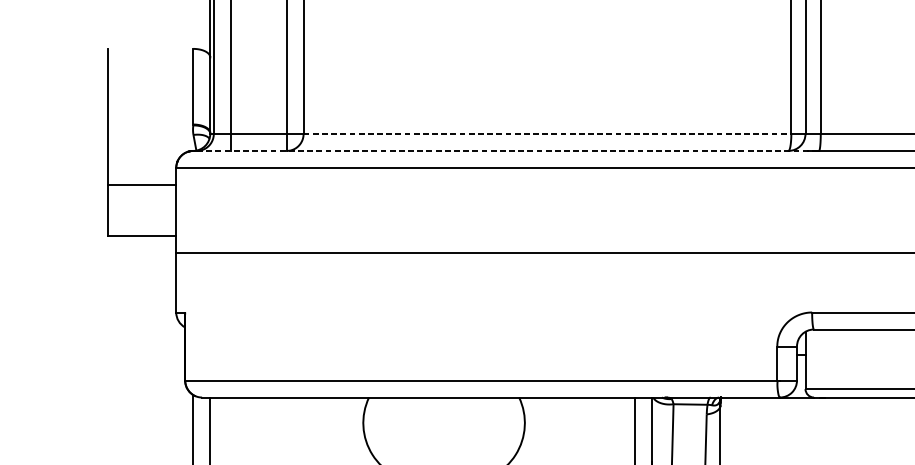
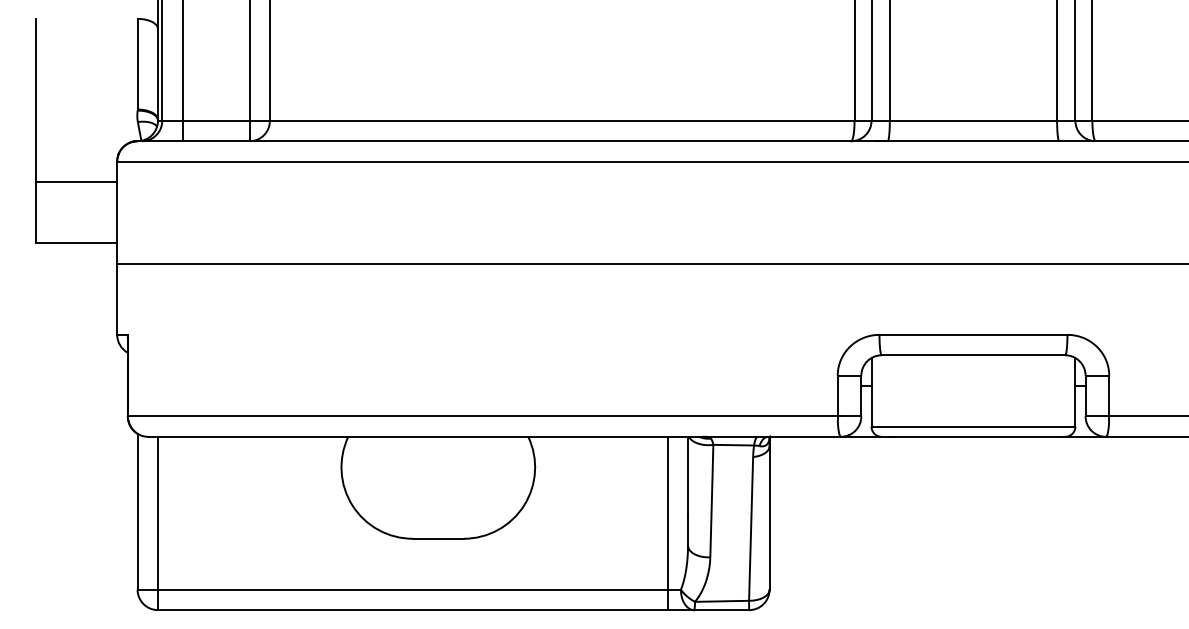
line: (547, 133) -> (562, 120), dashed -> solid
line: (507, 151) -> (514, 141), dashed -> solid

